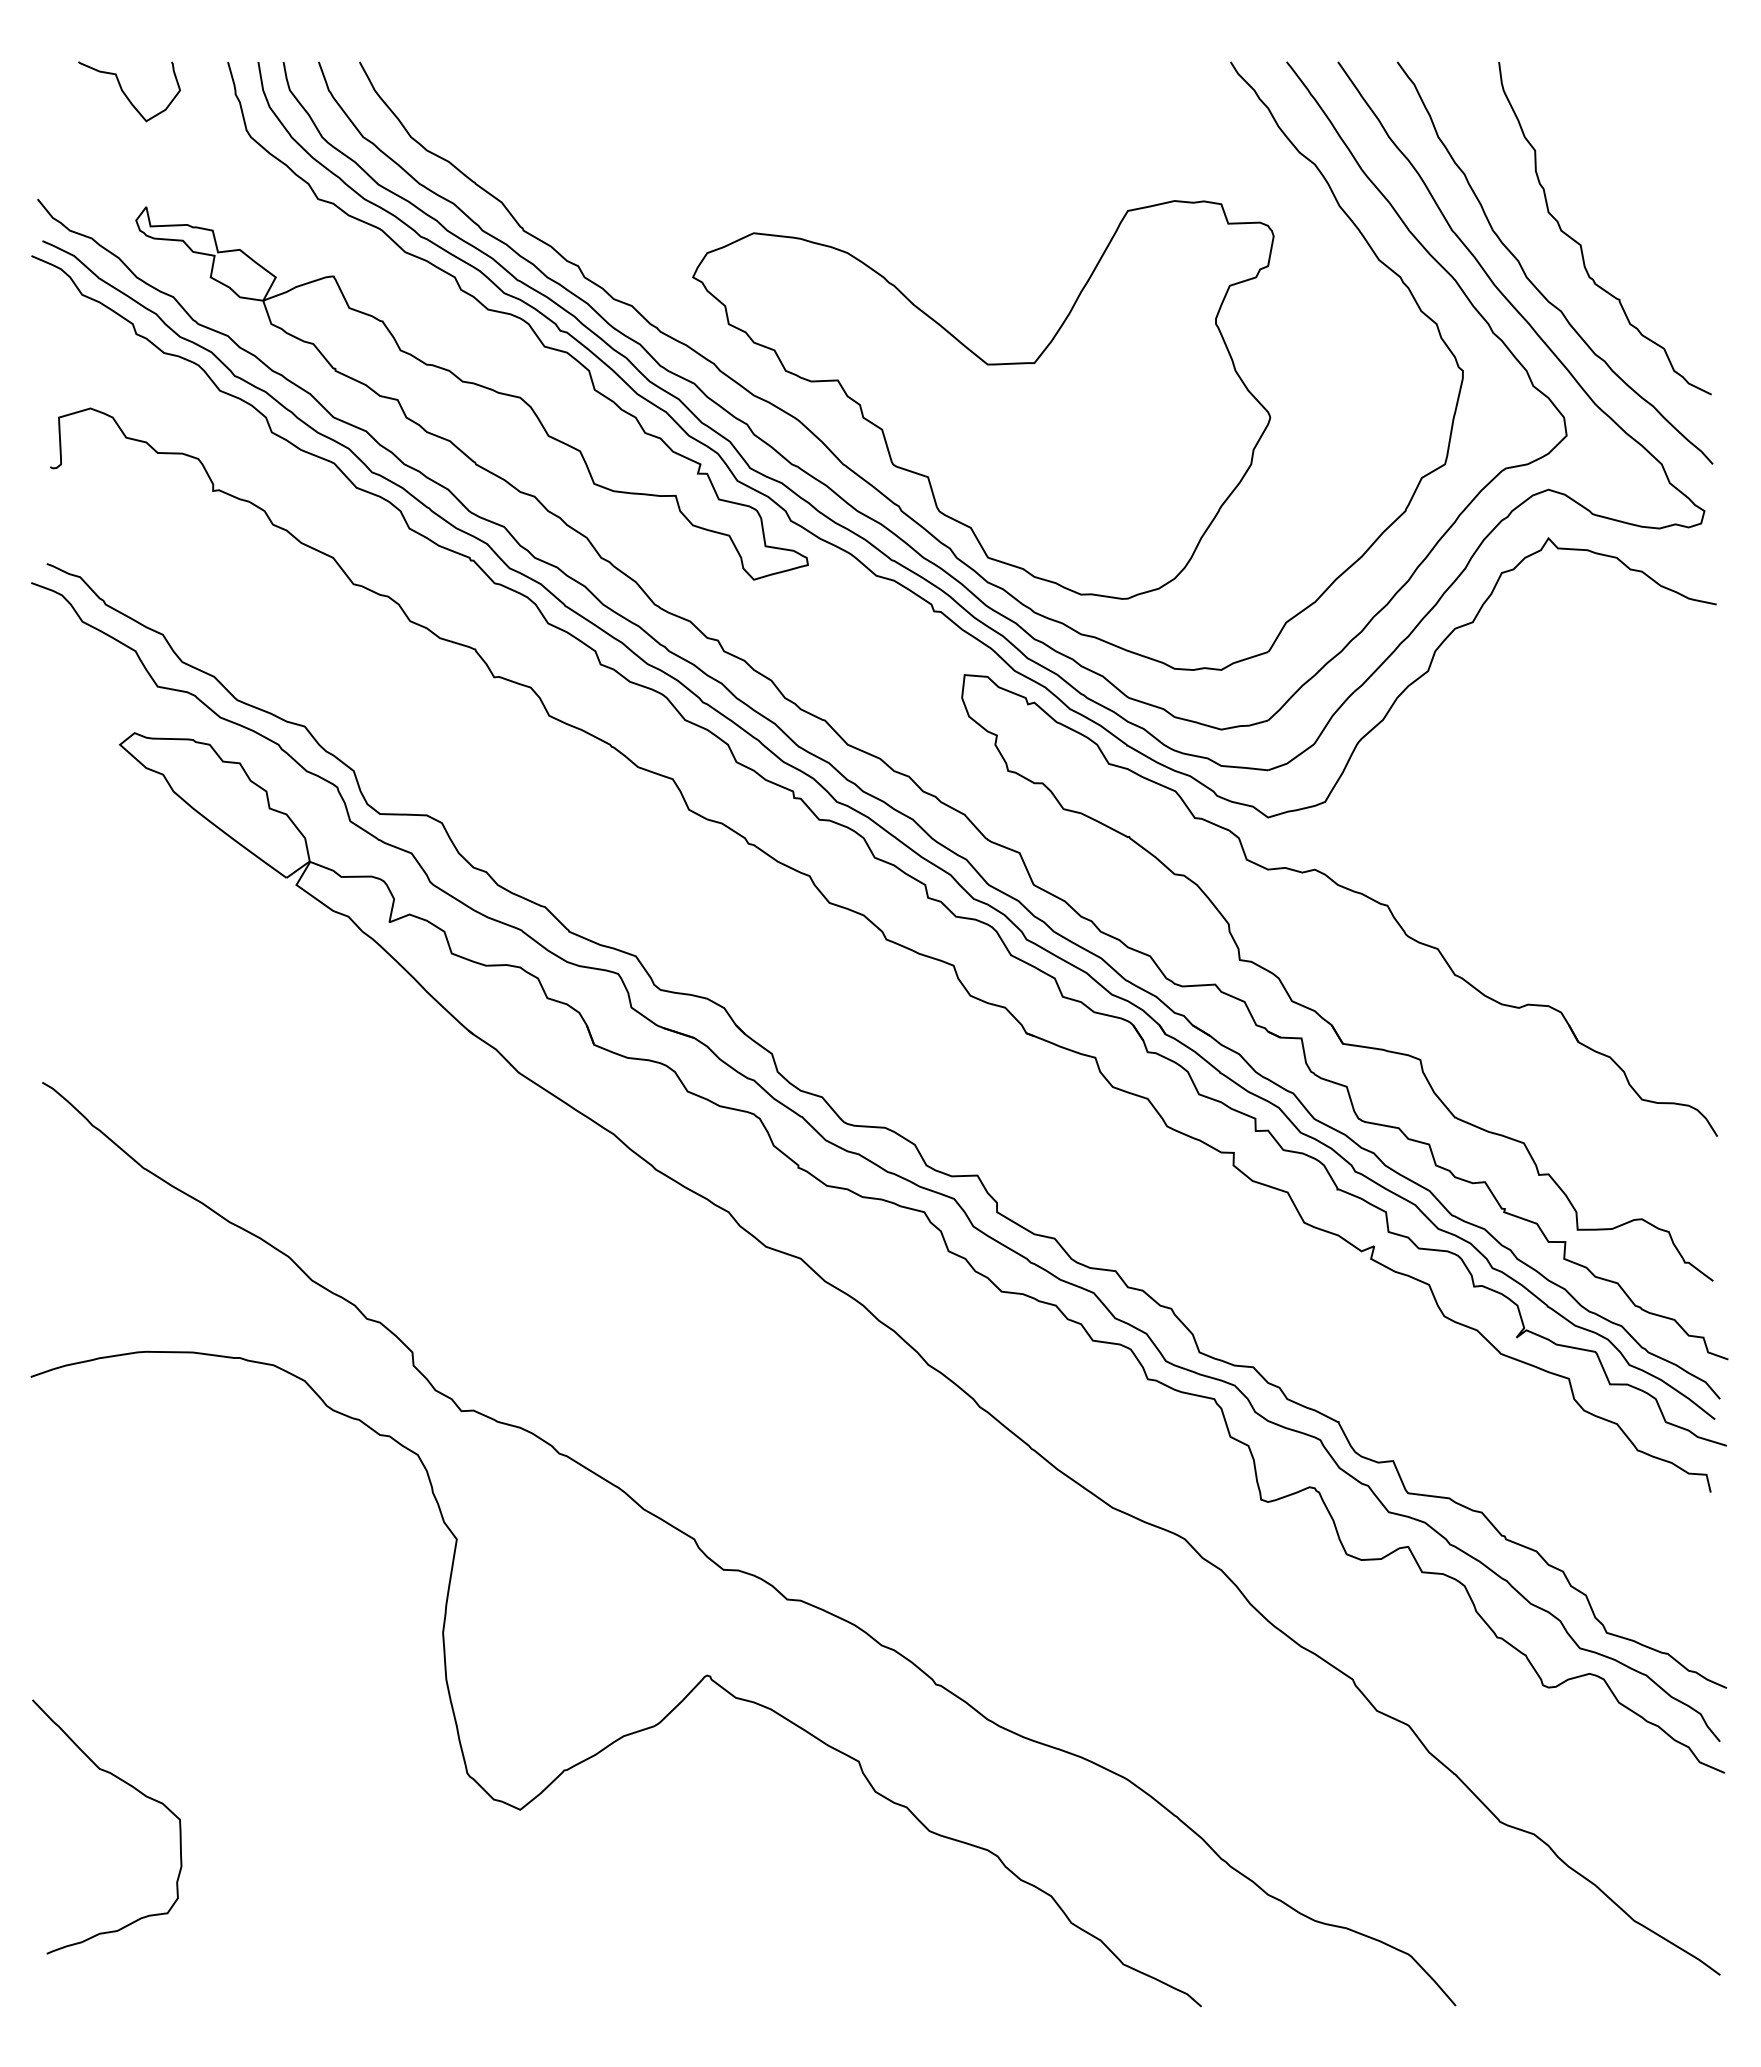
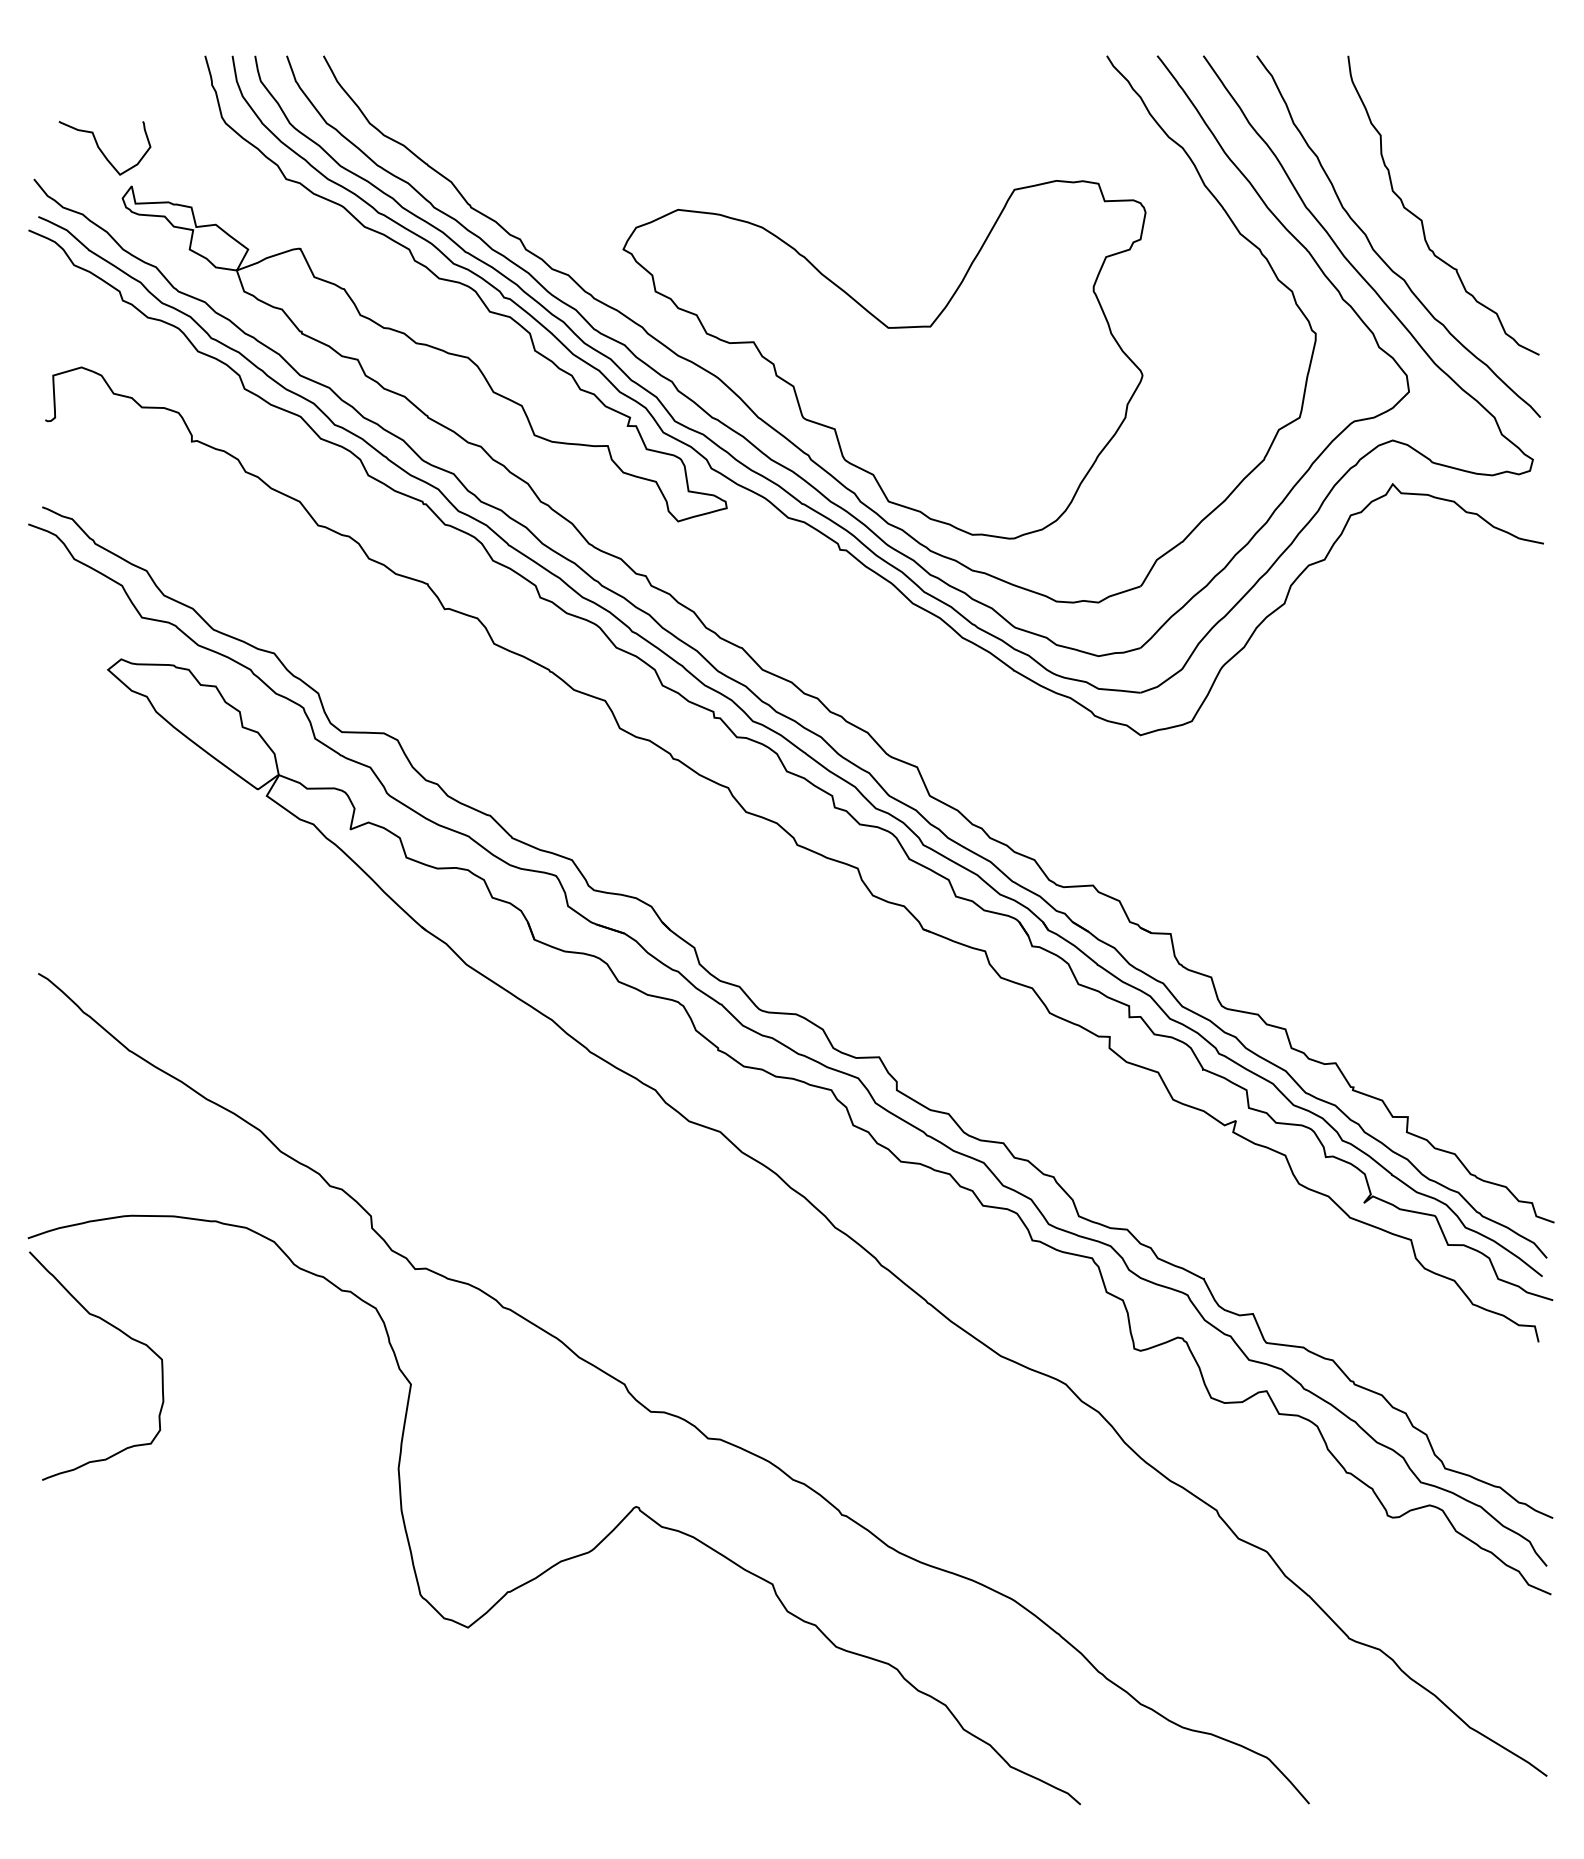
curve: (126, 94) -> (102, 150), moved
part: (1315, 1010) -> (1183, 908), removed
curve: (131, 1787) -> (118, 1330), moved

